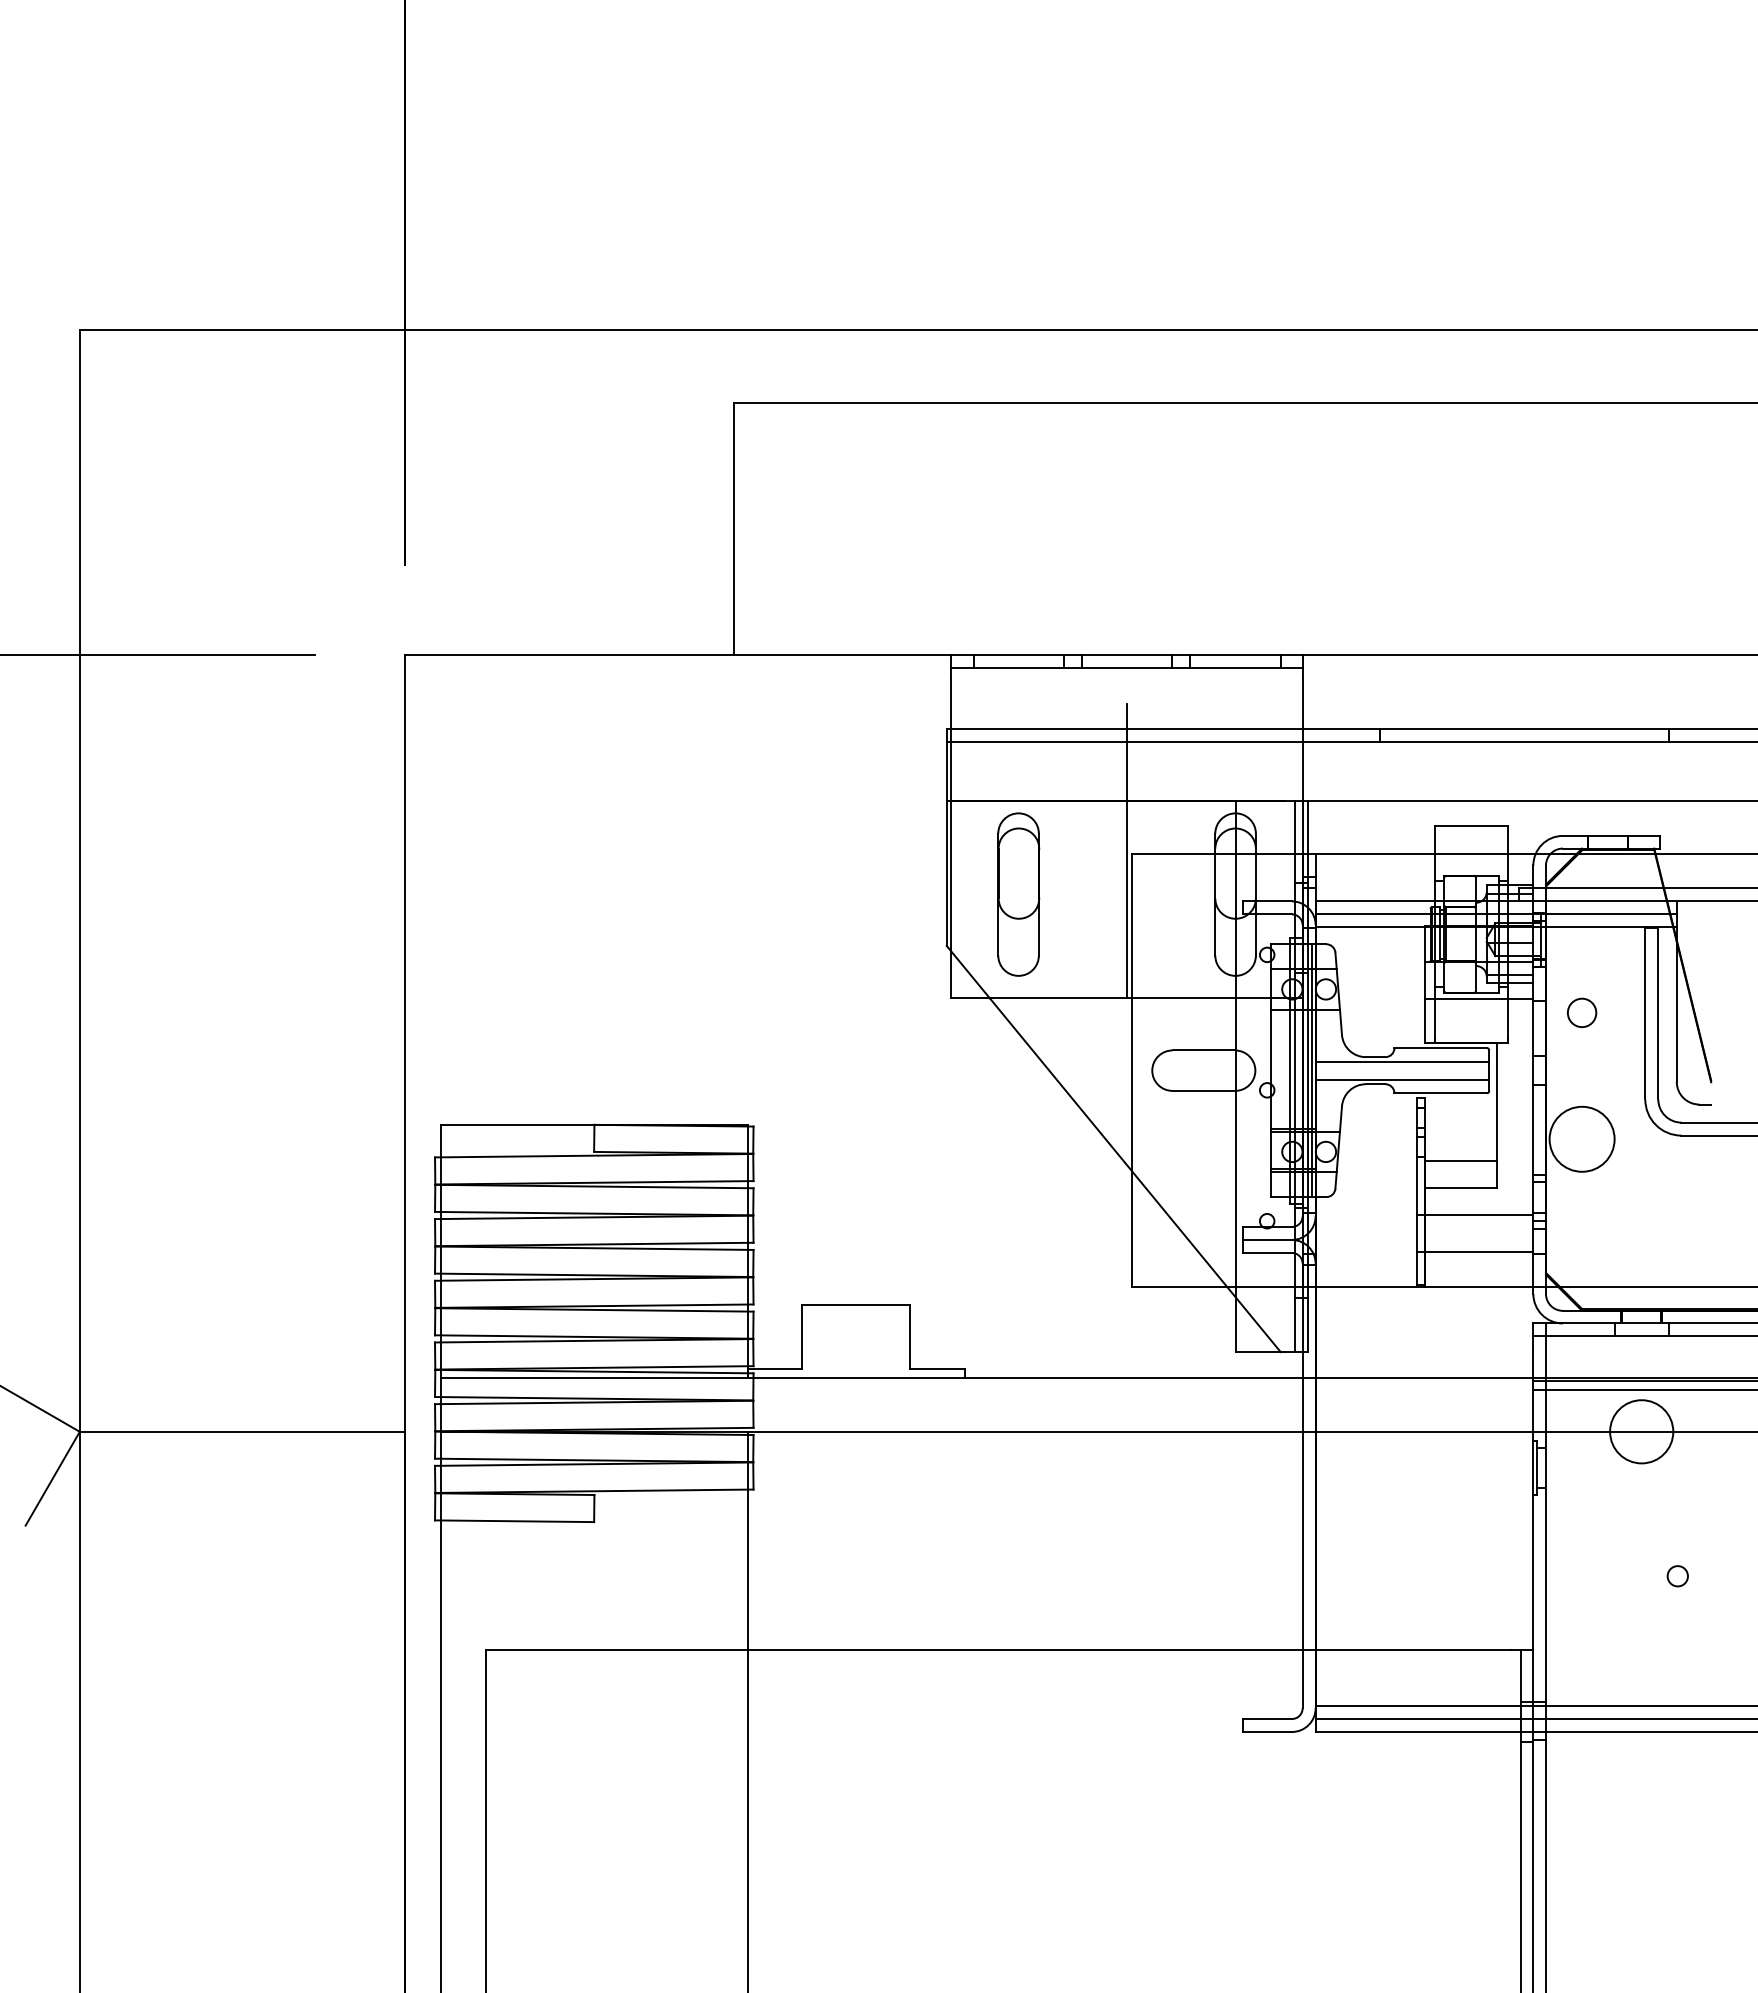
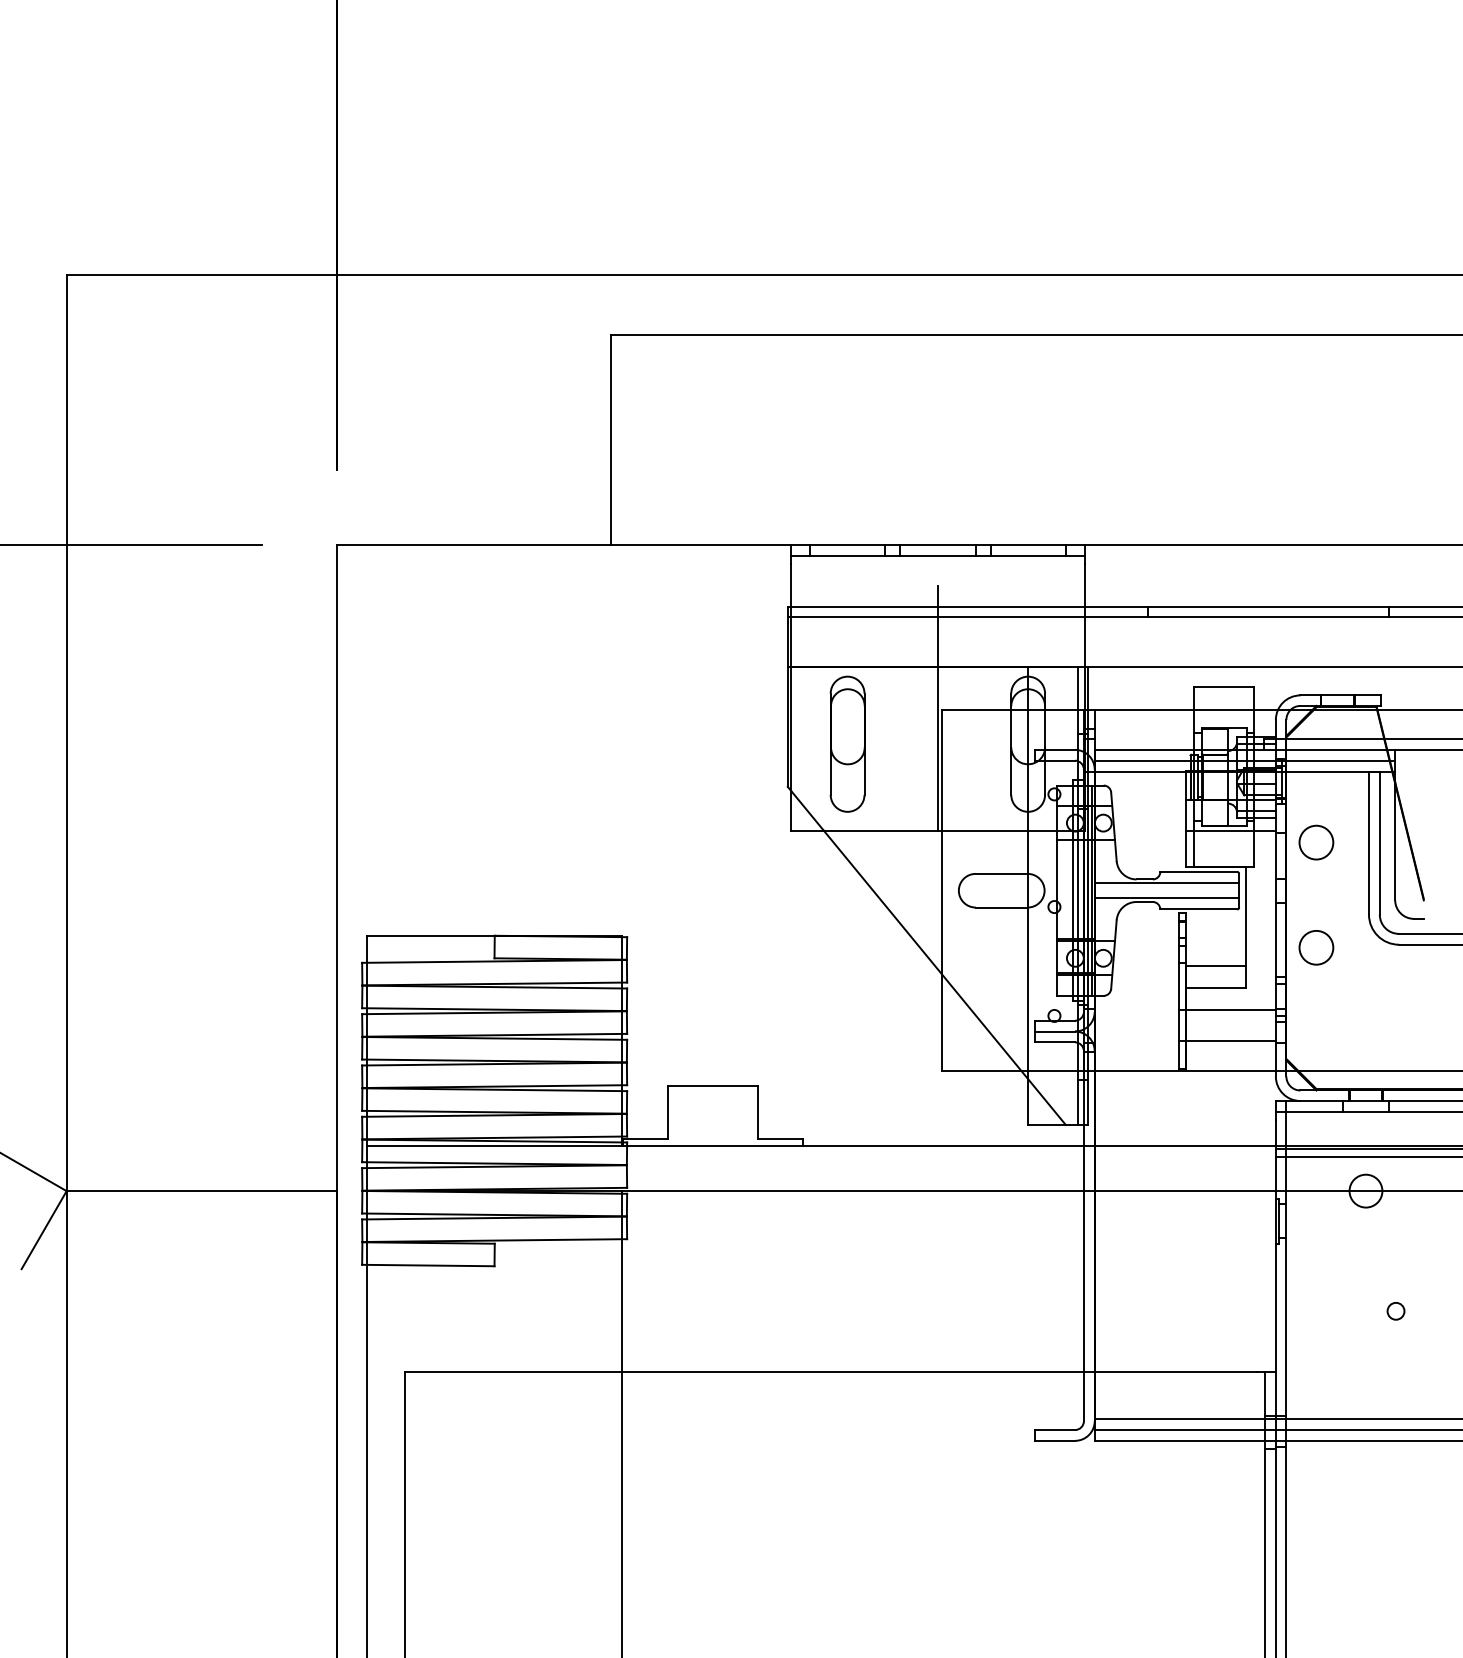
circle: (1581, 1012) -> (1315, 842), size x1.43
circle: (1581, 1138) -> (1315, 947), size x0.62
circle: (1641, 1431) -> (1365, 1190), size x0.62

